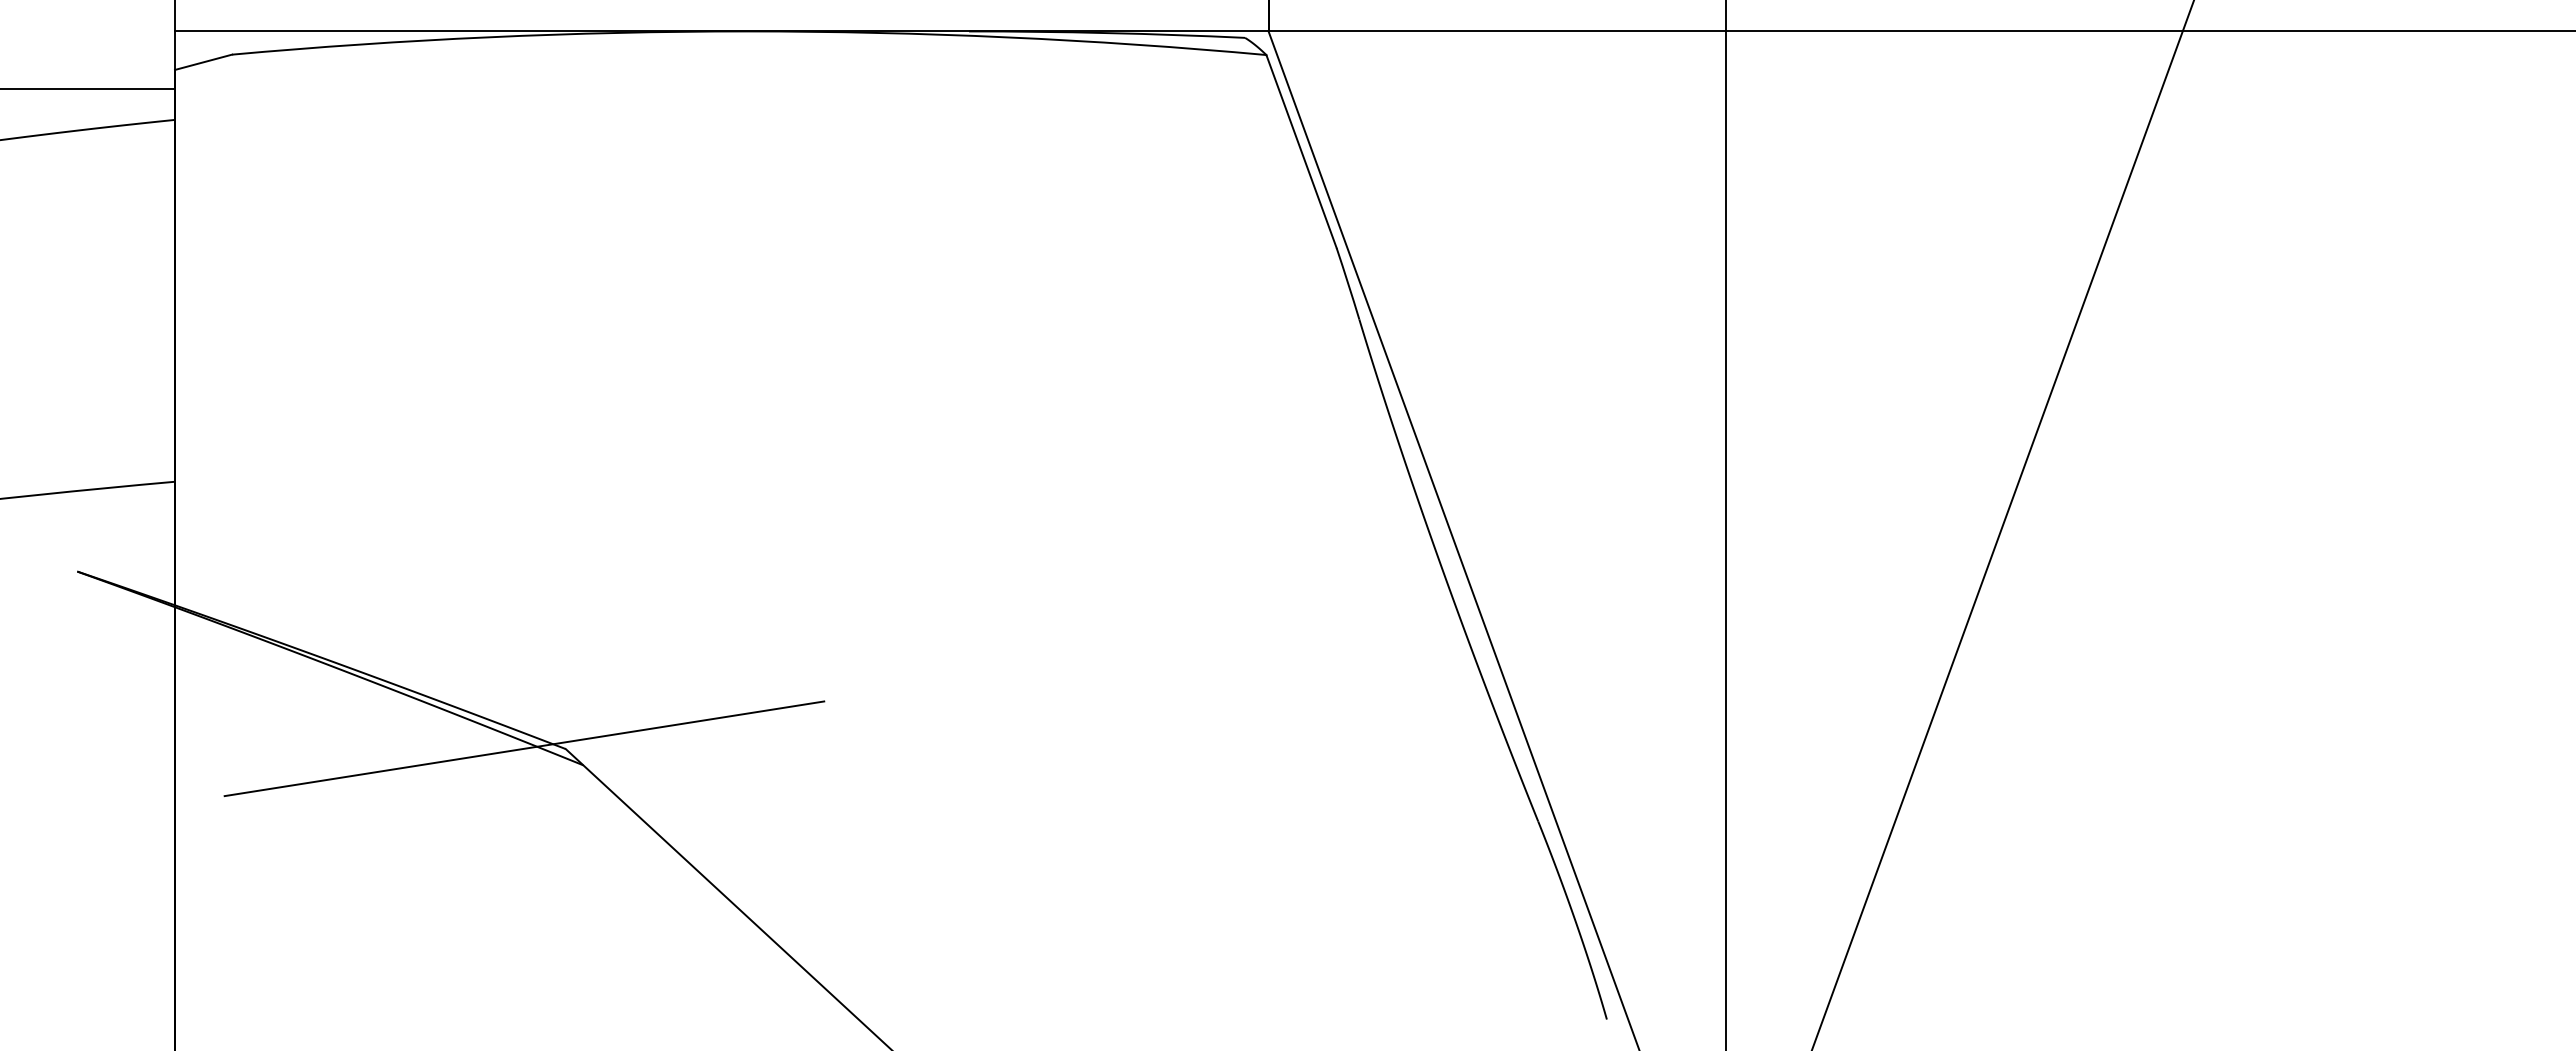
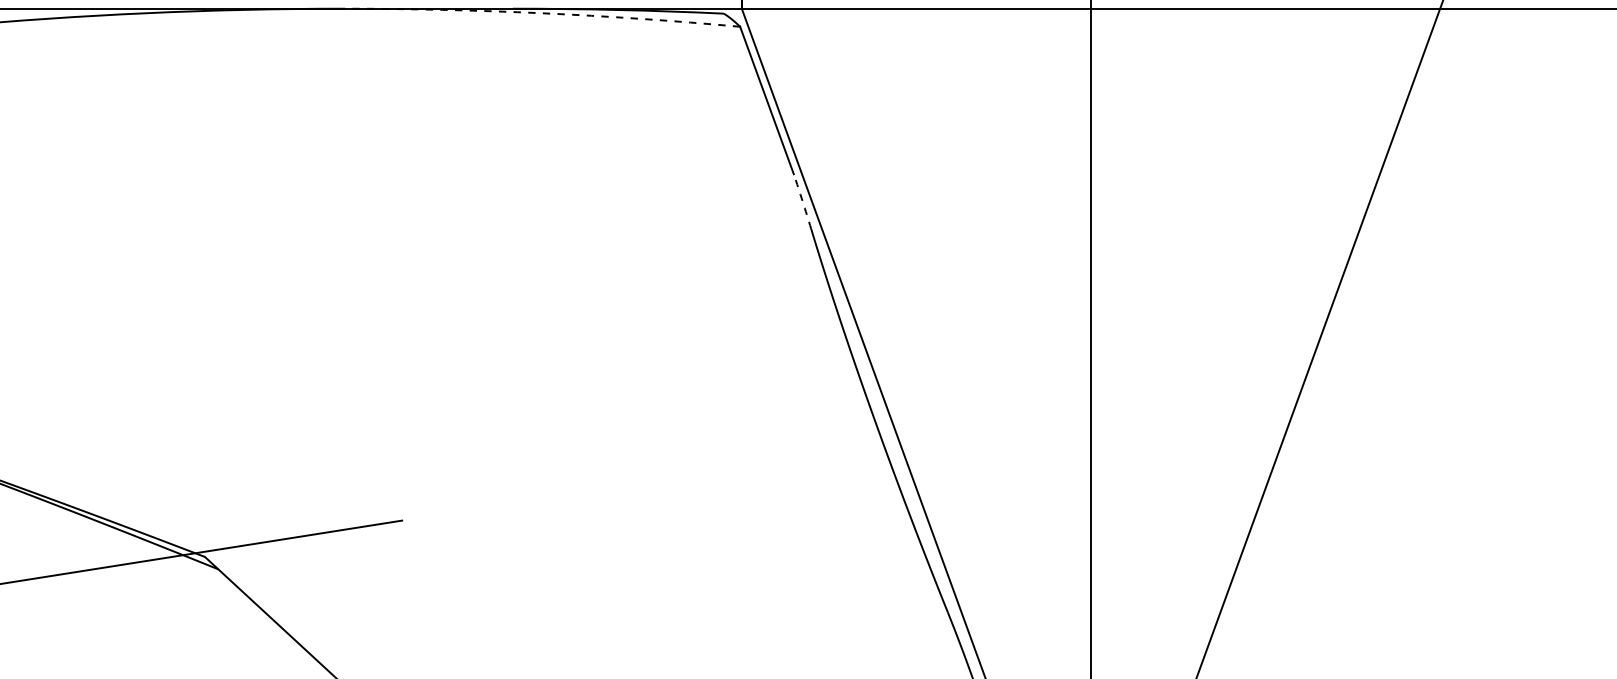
arc: (1006, 37) -> (541, 13), solid -> dashed
arc: (1348, 283) -> (802, 201), solid -> dashed

